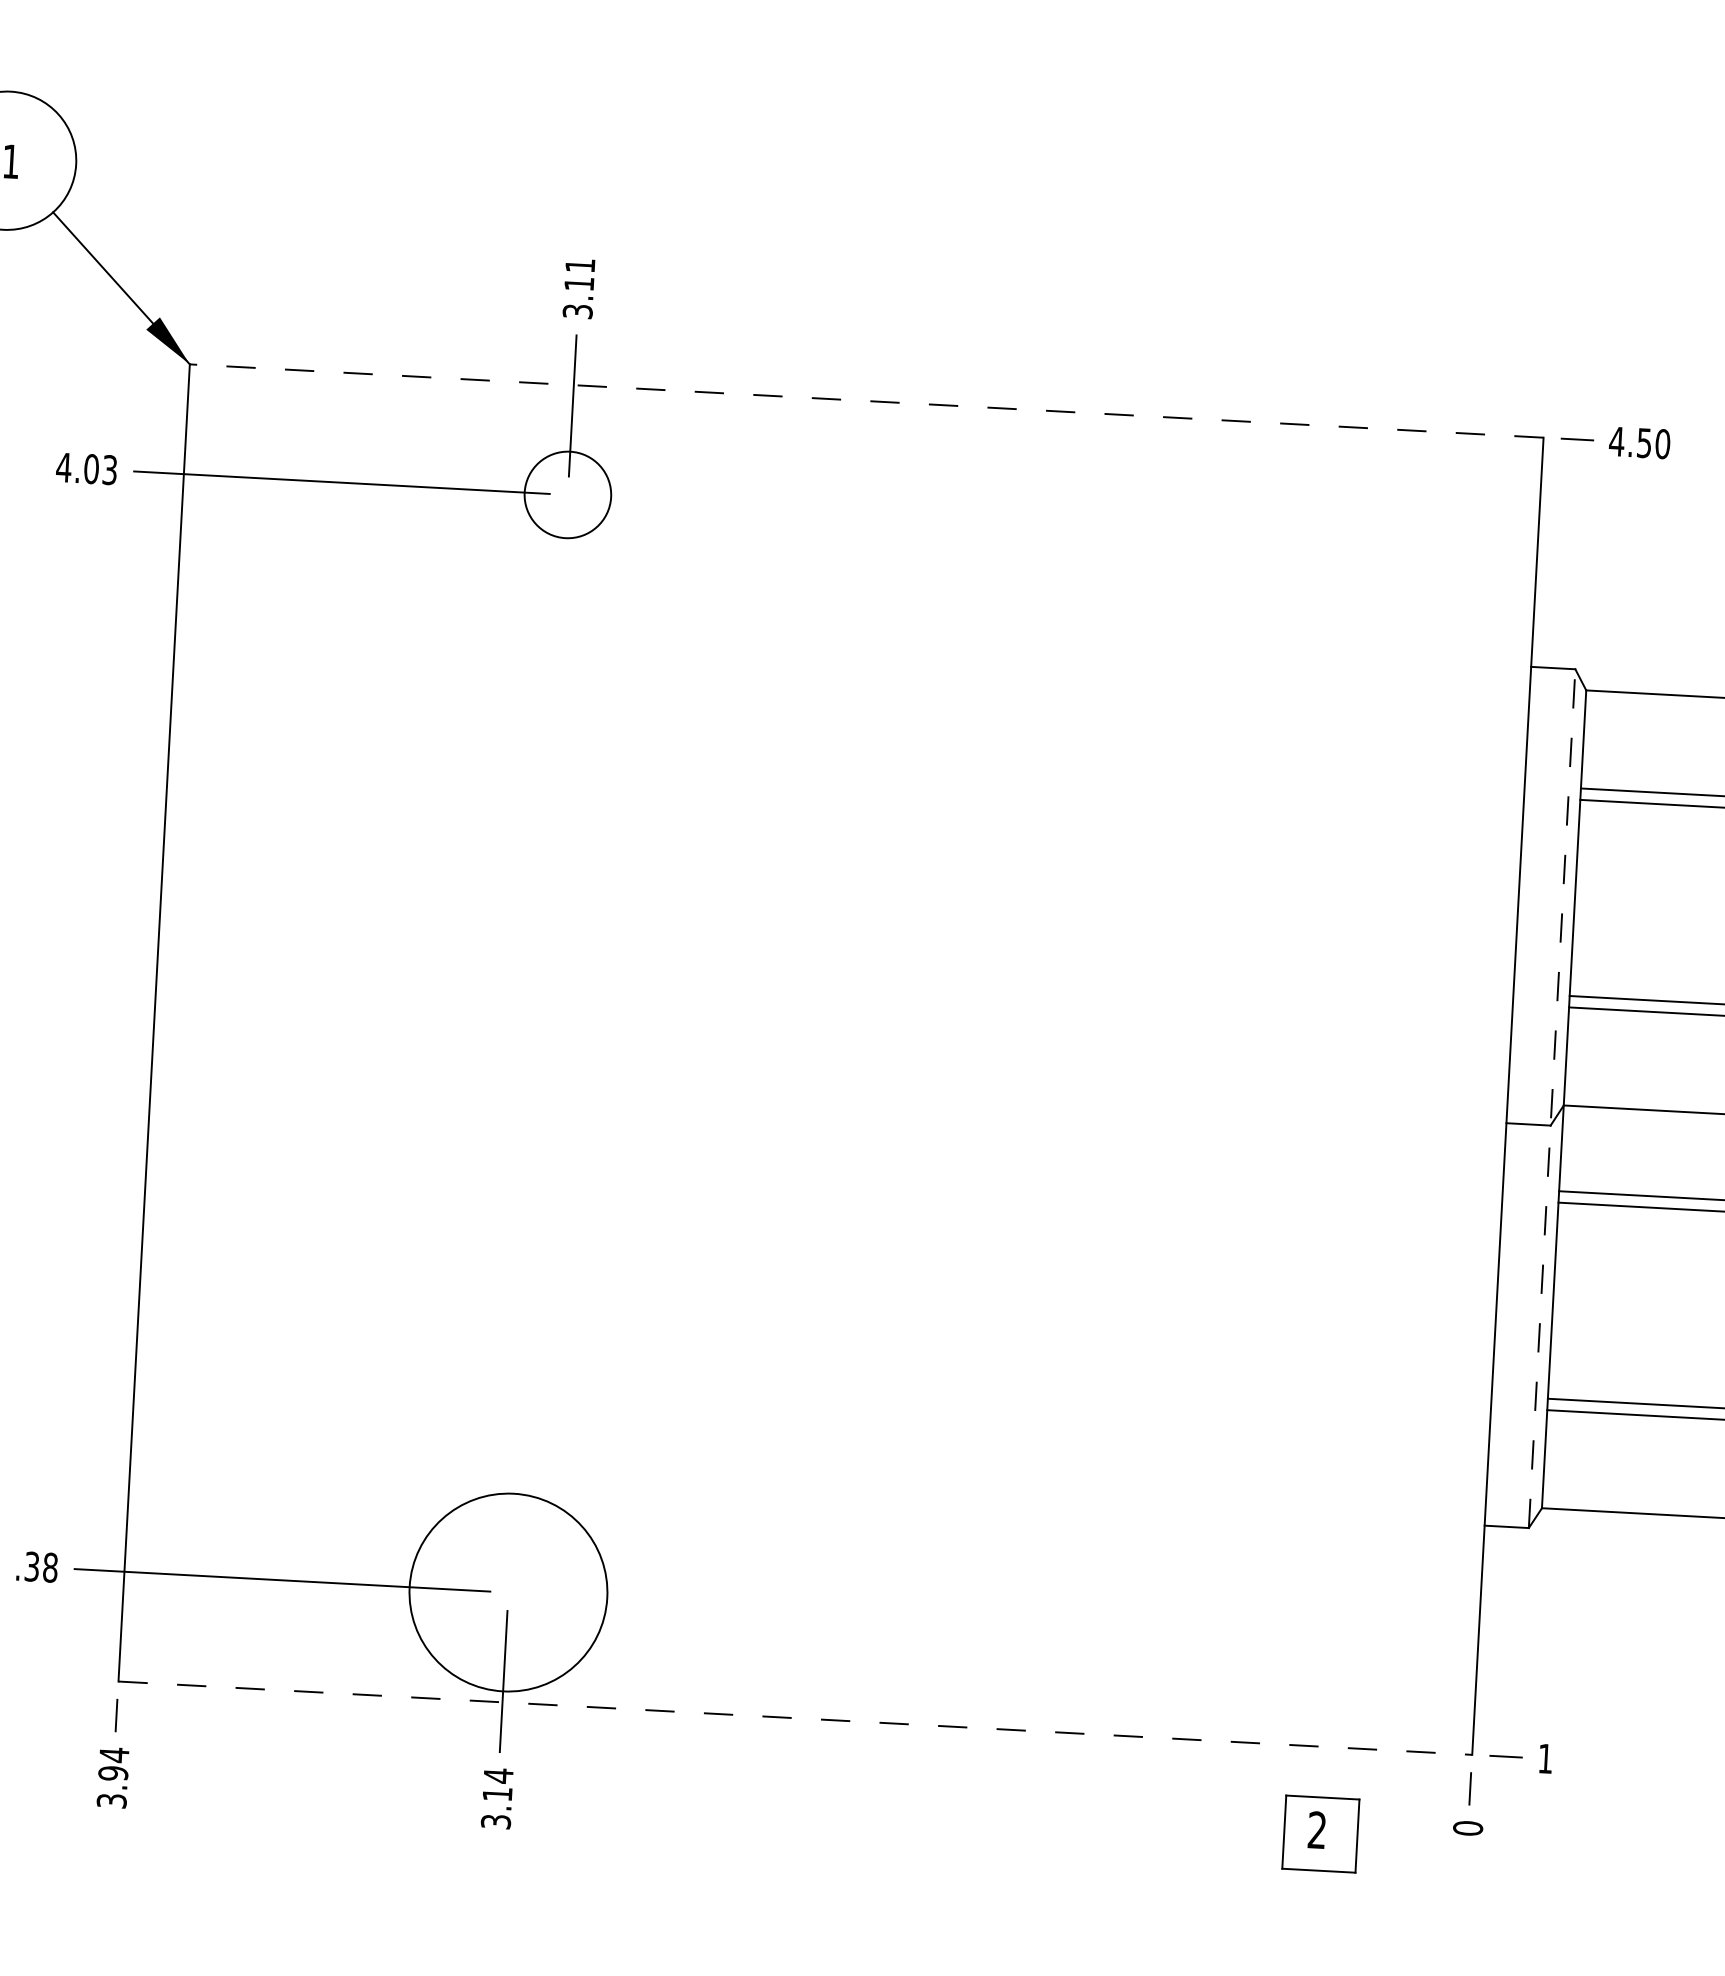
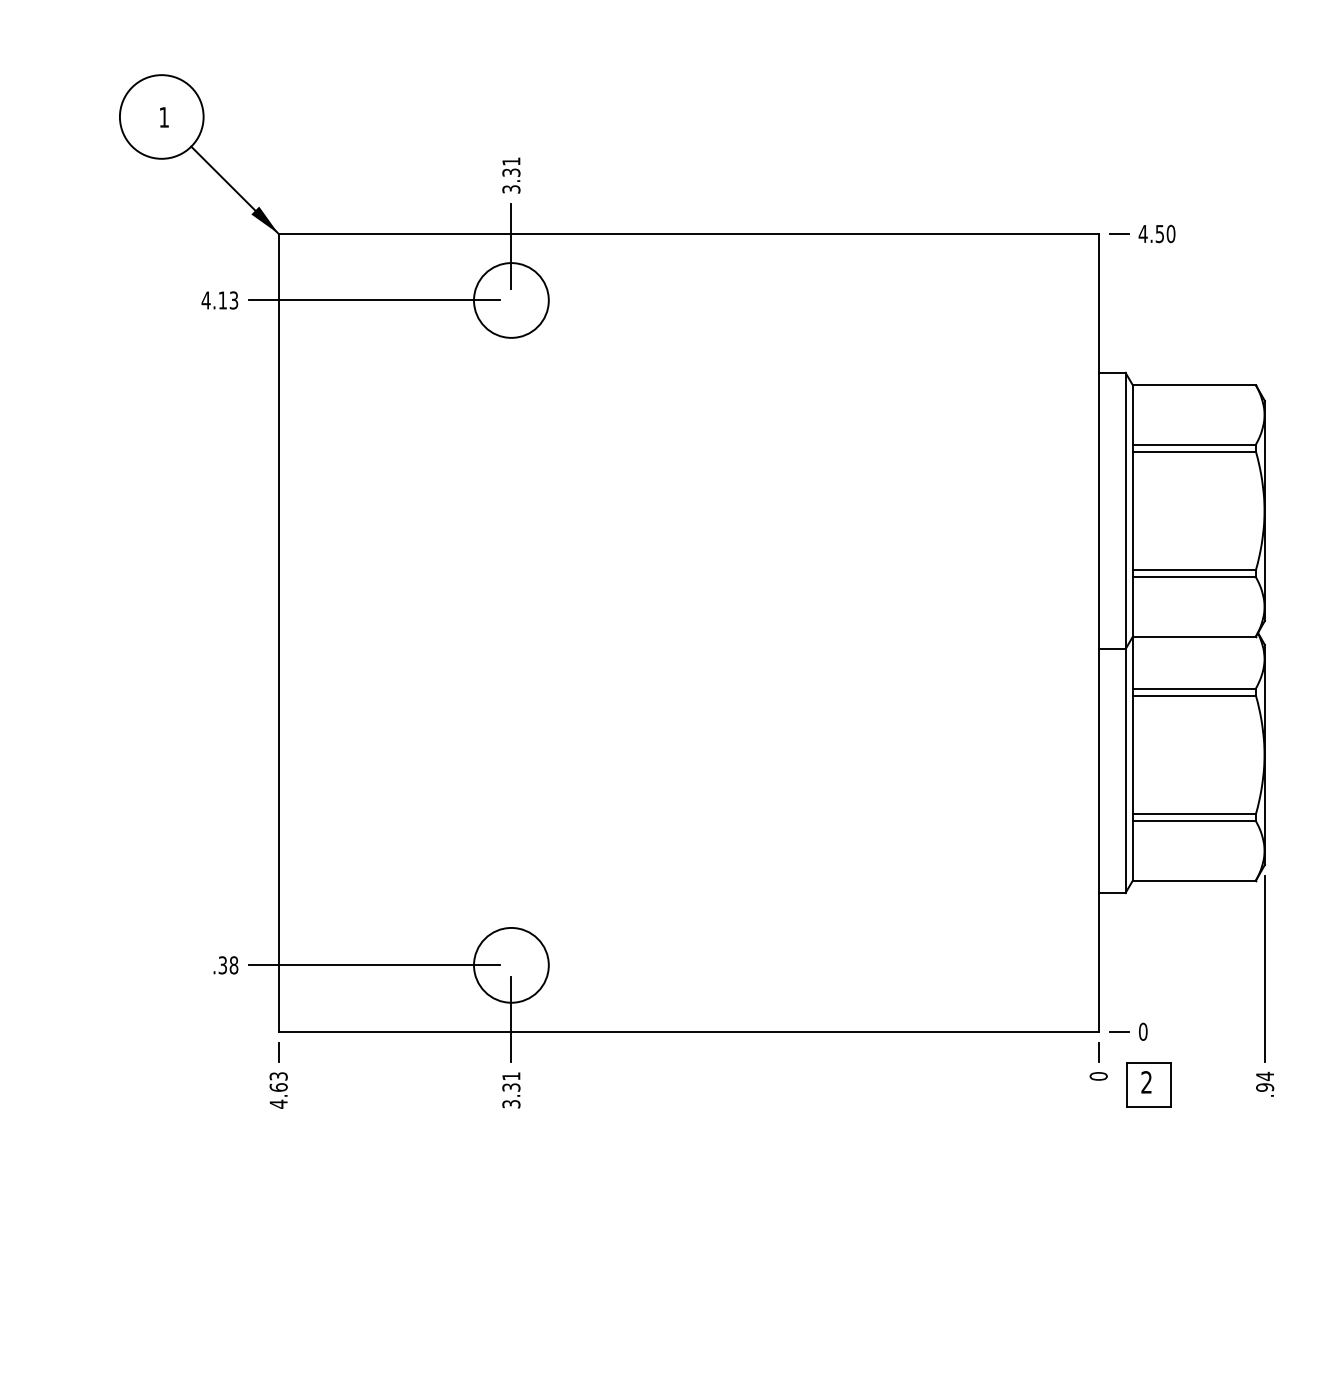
text: (579, 283) -> (511, 172), 3.11 -> 3.31
line: (866, 401) -> (688, 234), dashed -> solid
text: (90, 469) -> (222, 300), 4.03 -> 4.13
circle: (568, 494) -> (511, 300), size x1.43
line: (1552, 1097) -> (1125, 632), dashed -> solid
circle: (508, 1591) -> (511, 964), size x0.62
line: (796, 1717) -> (689, 1031), dashed -> solid
text: (1546, 1758) -> (1143, 1031), 1 -> 0
text: (112, 1776) -> (278, 1089), 3.94 -> 4.63
text: (498, 1784) -> (511, 1081), 3.14 -> 3.31
part: (1320, 1833) -> (1148, 1084), moved

